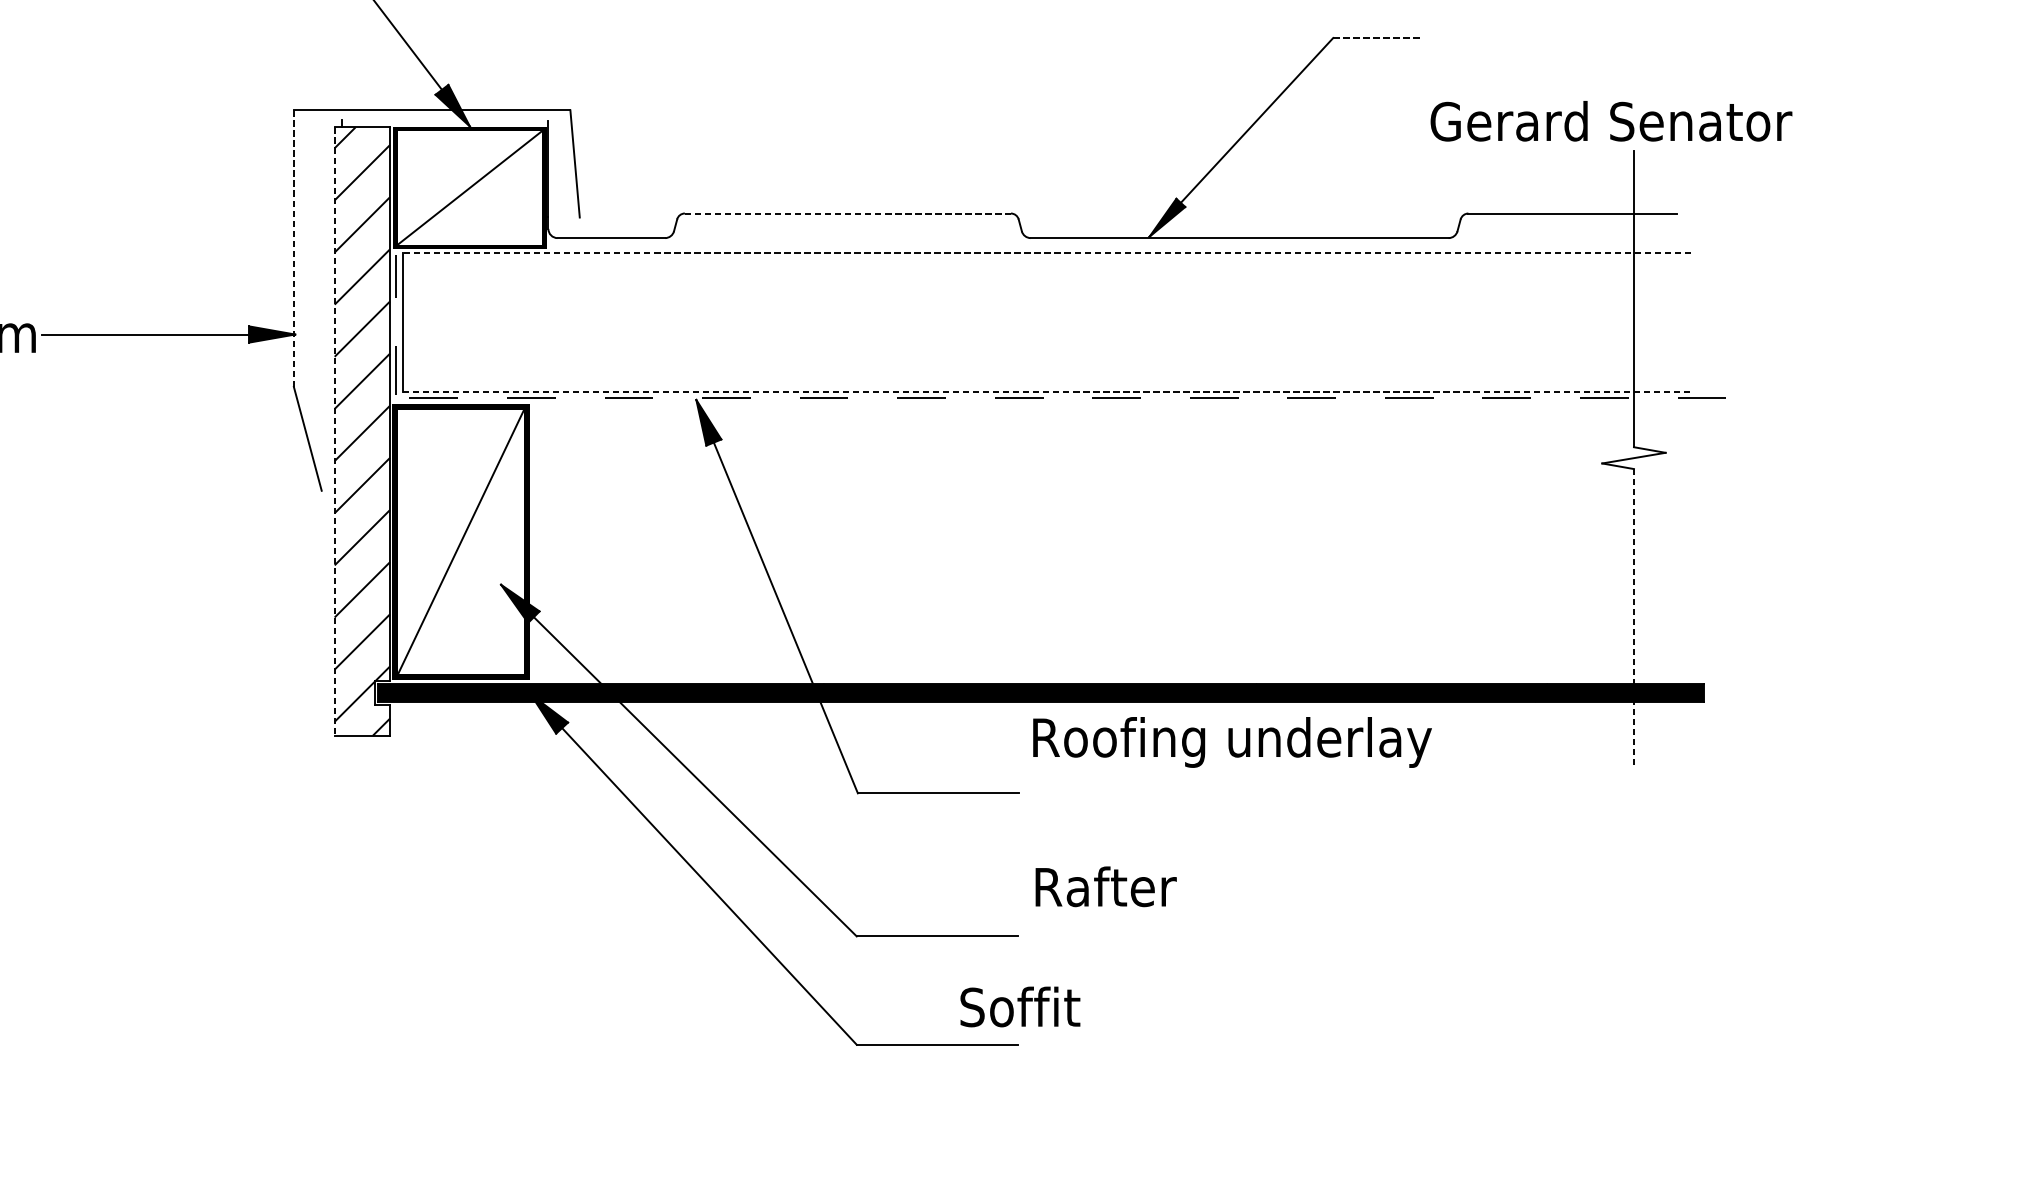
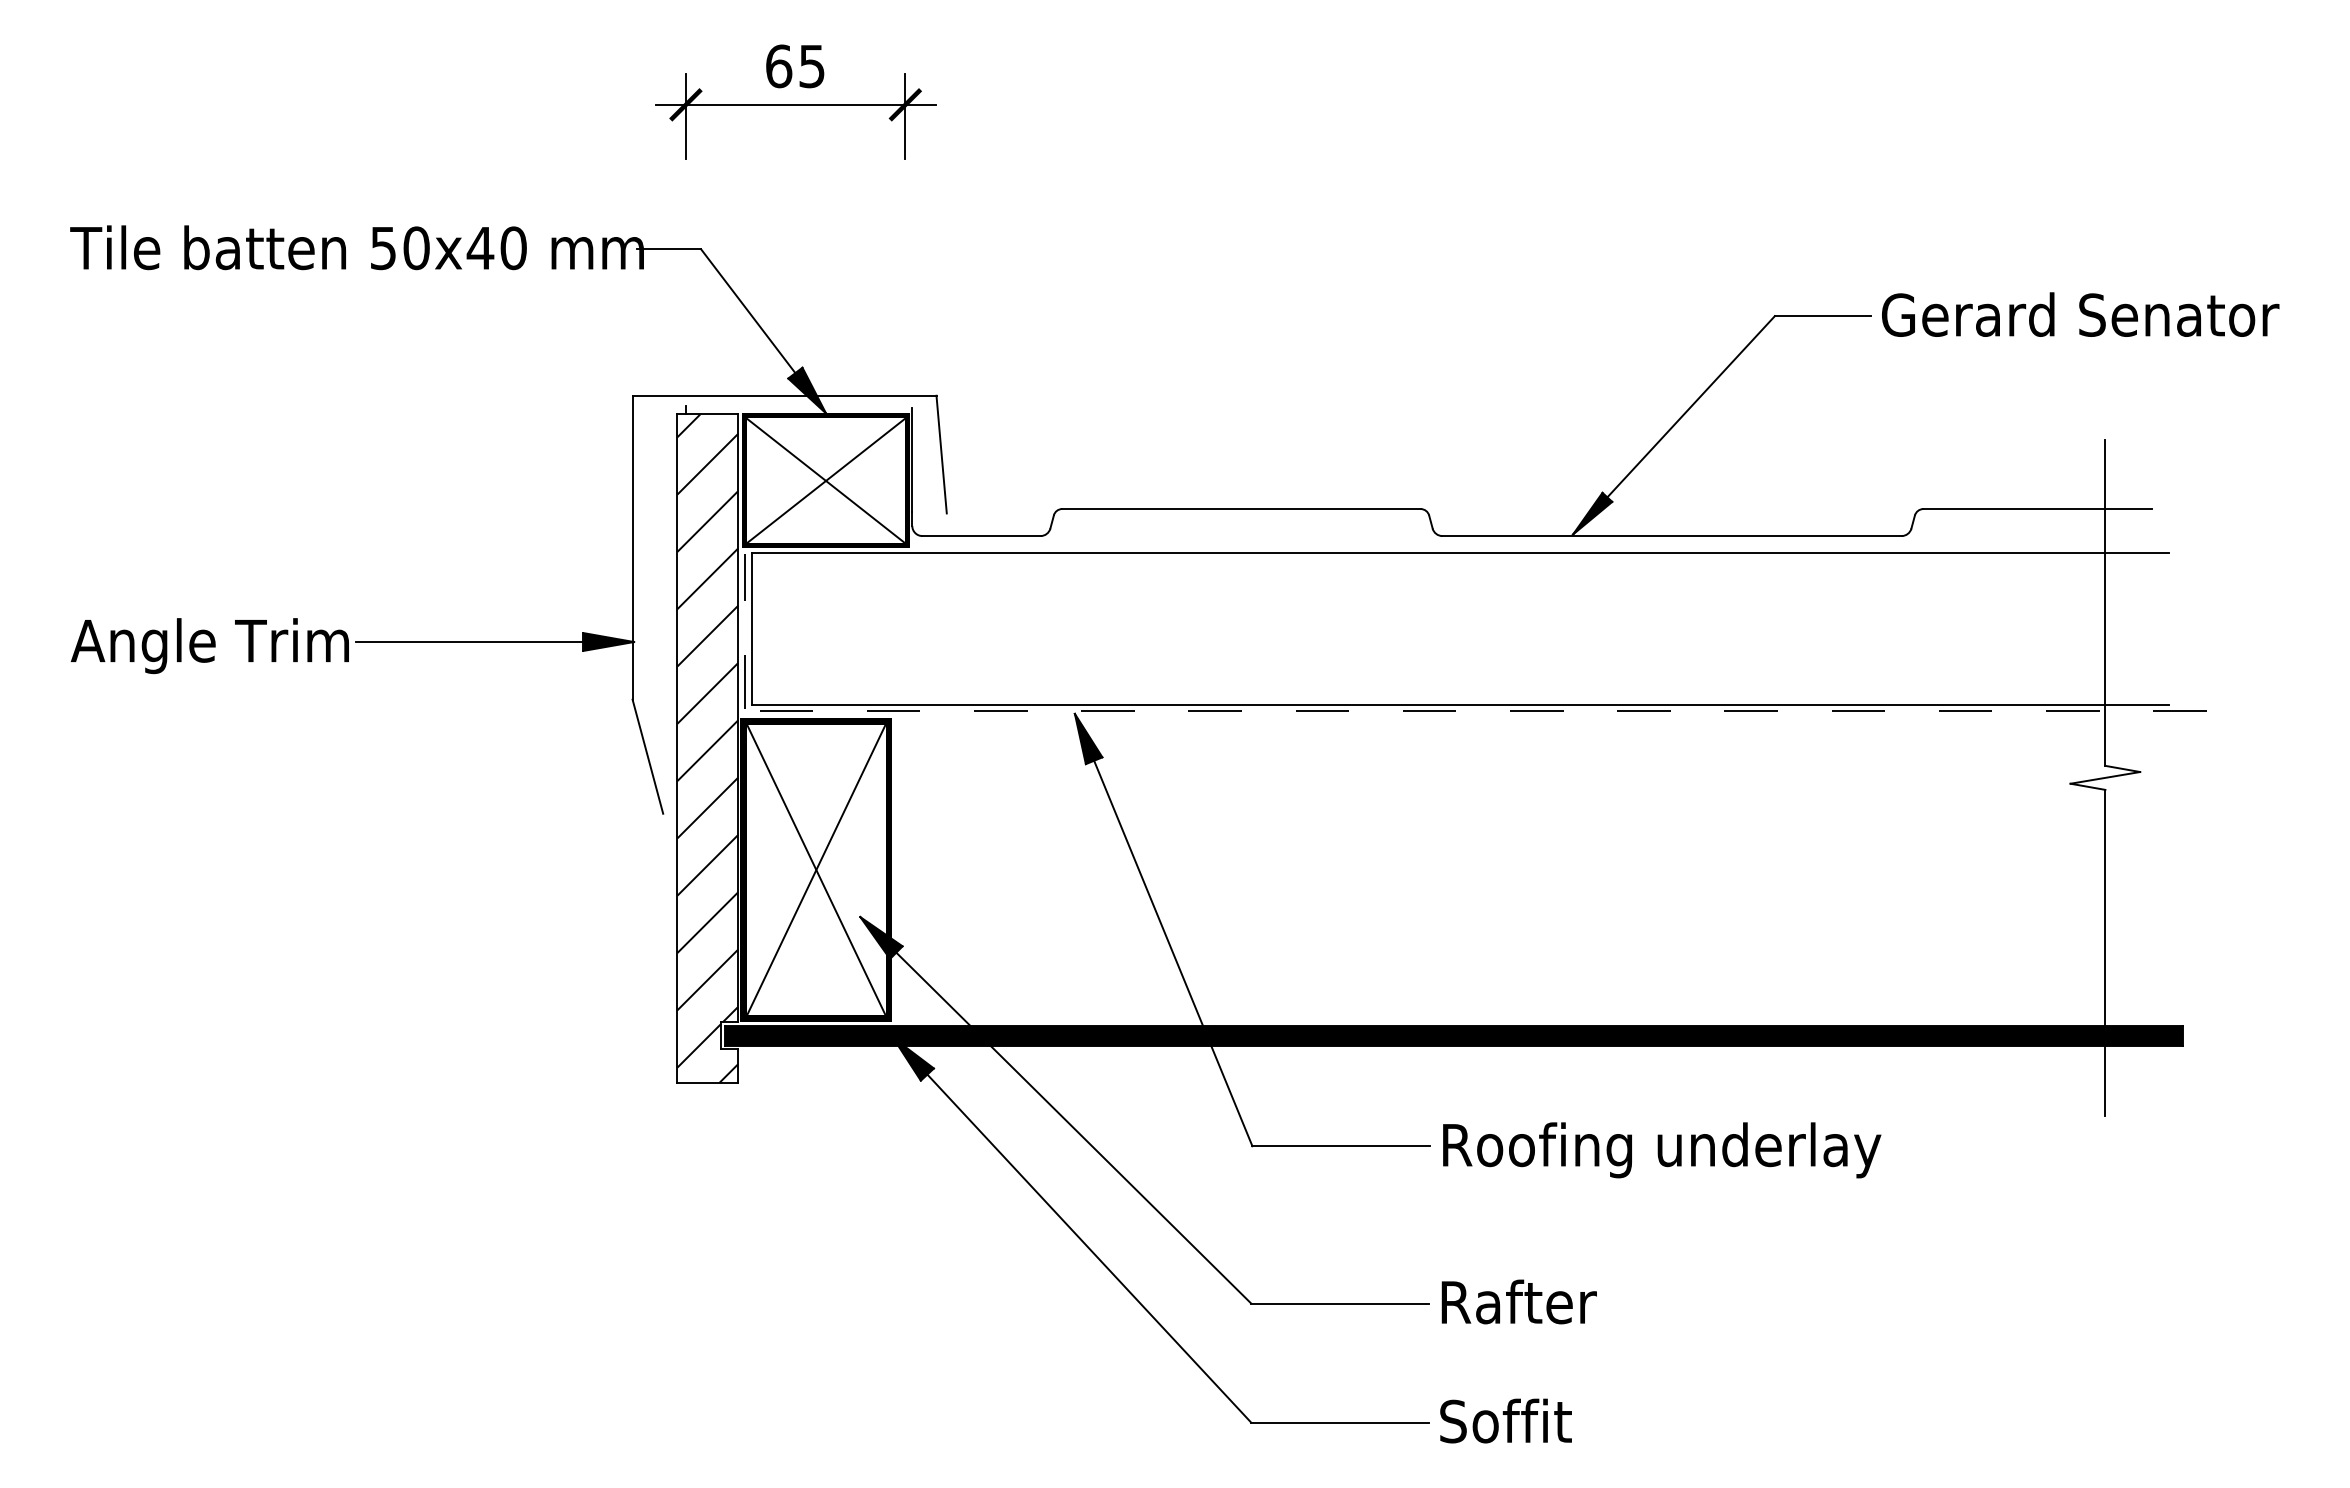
line: (1377, 38) -> (1823, 316), dashed -> solid
text: (1611, 121) -> (2080, 314), moved
line: (469, 187) -> (825, 480), added
line: (848, 213) -> (1242, 509), dashed -> solid
line: (293, 248) -> (632, 547), dashed -> solid
line: (1046, 253) -> (1459, 552), dashed -> solid
line: (1047, 391) -> (1460, 704), dashed -> solid
line: (334, 432) -> (677, 749), dashed -> solid
line: (461, 541) -> (816, 869), added
line: (1634, 617) -> (2105, 952), dashed -> solid
text: (1232, 742) -> (1662, 1150), moved
text: (1105, 886) -> (1518, 1301), moved
text: (1019, 1006) -> (1505, 1420), moved

